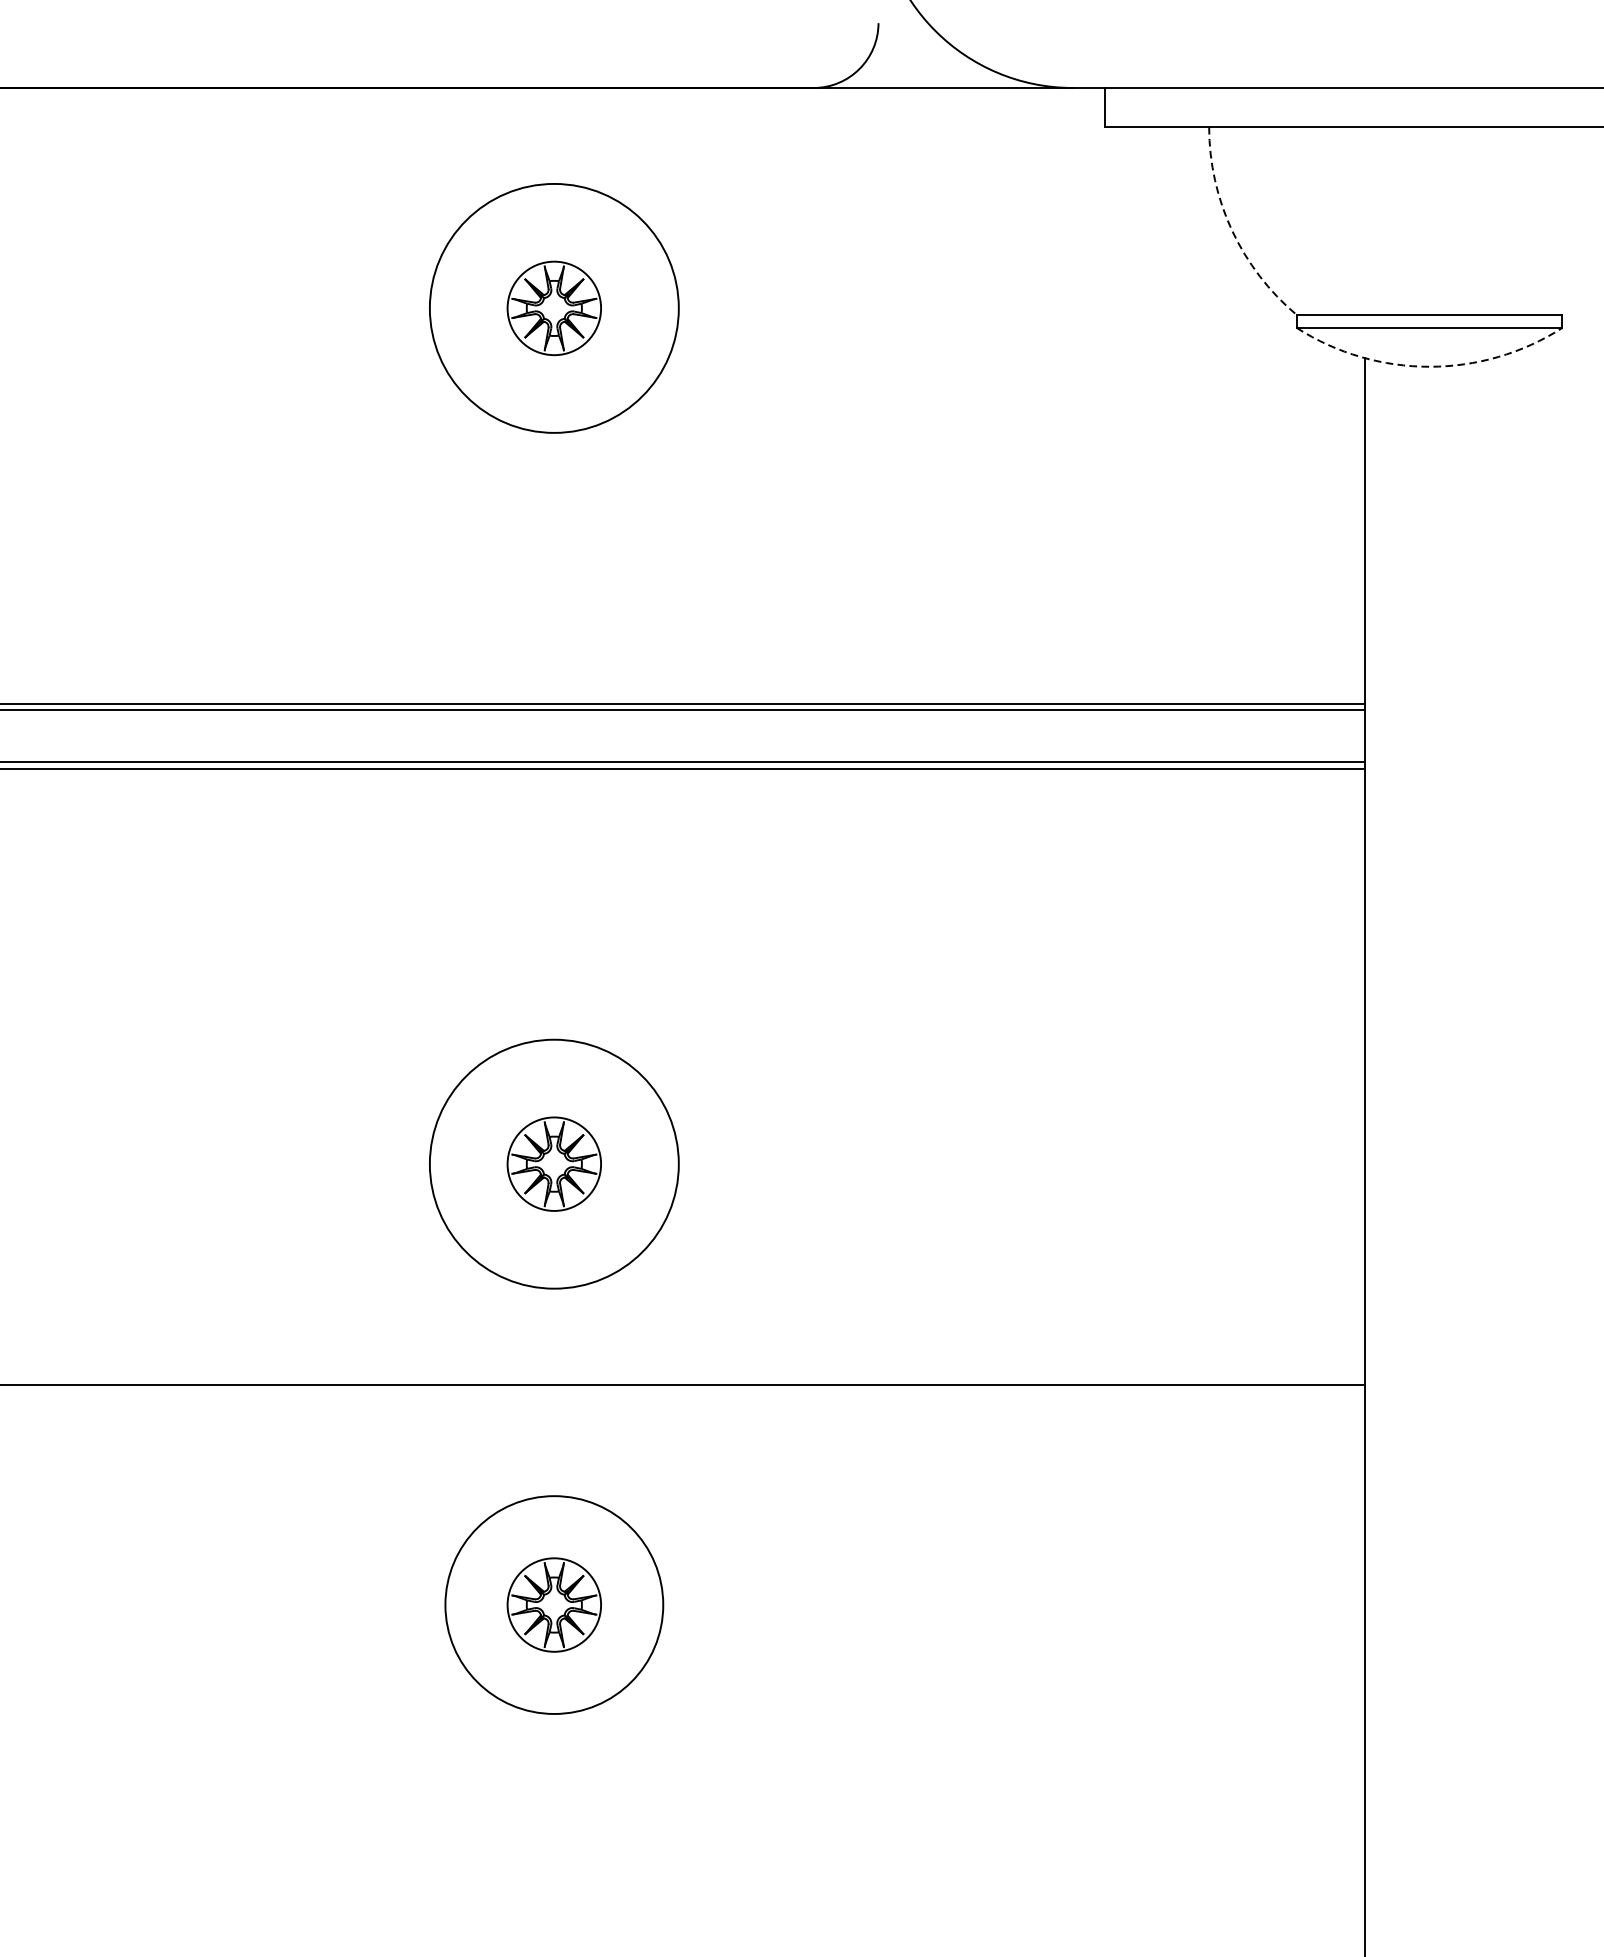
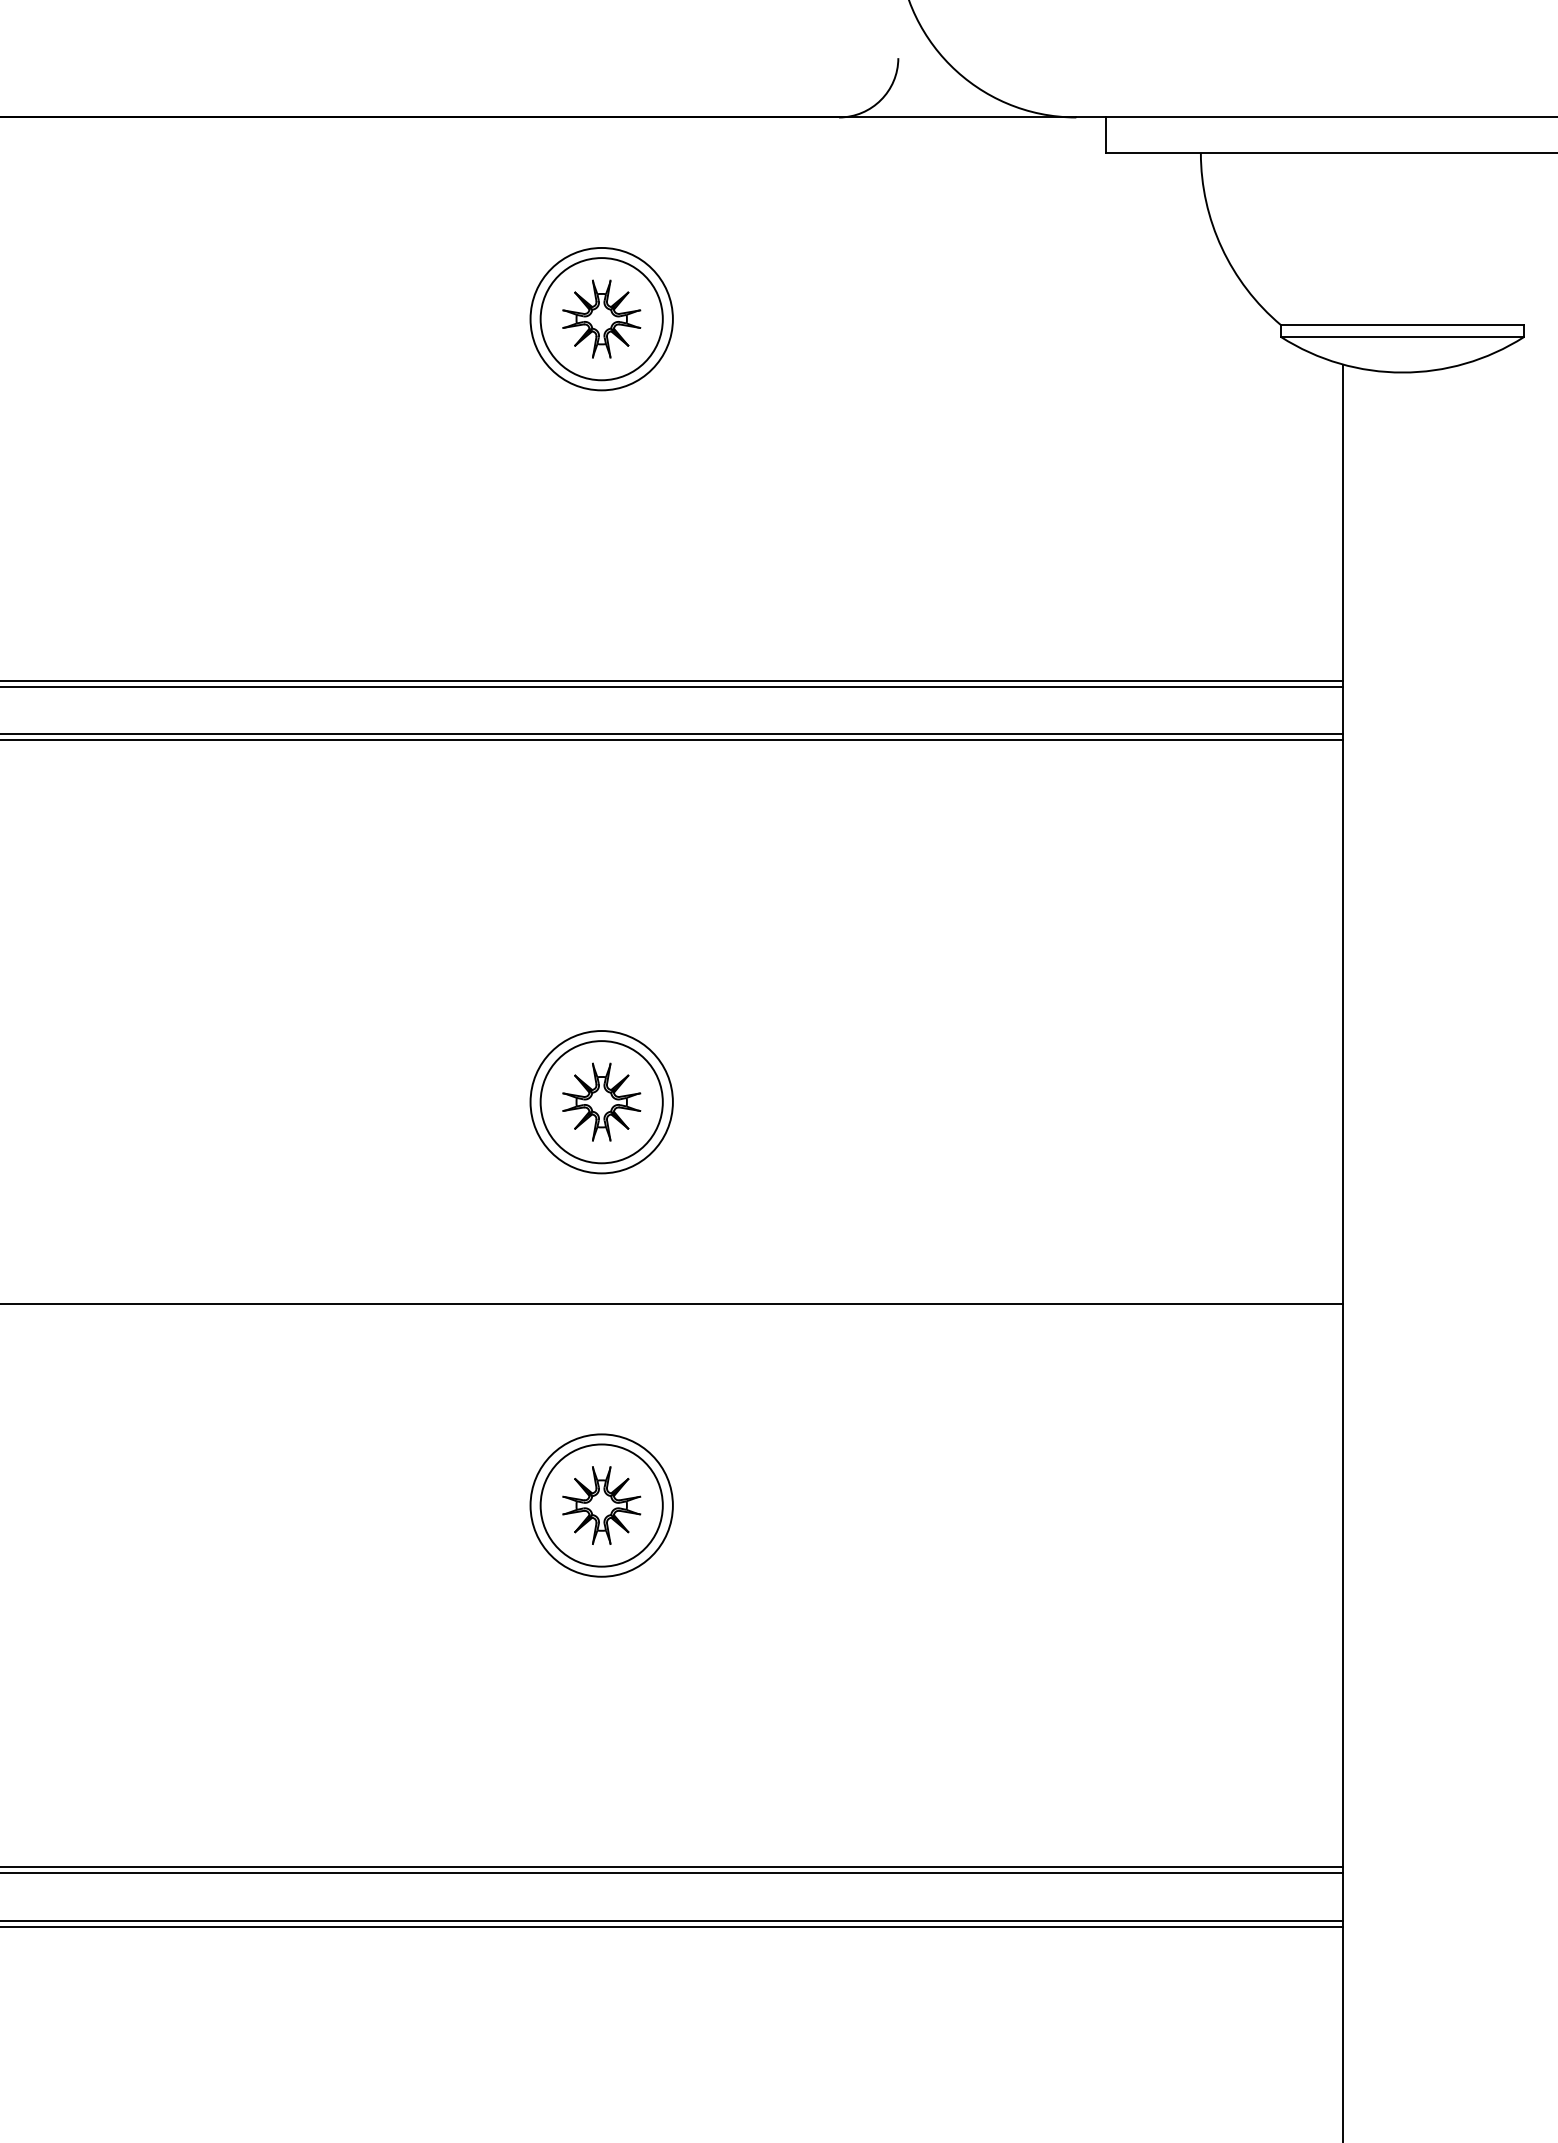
arc: (1231, 230) -> (1221, 247), dashed -> solid
circle: (554, 307) -> (601, 318), size x0.62
circle: (554, 308) -> (601, 319), size x1.43
arc: (1429, 366) -> (1402, 372), dashed -> solid
circle: (554, 1164) -> (601, 1102), size x0.62
circle: (554, 1164) -> (601, 1102), size x1.43
circle: (554, 1604) -> (601, 1505), size x0.71
circle: (554, 1604) -> (601, 1505), size x1.43

